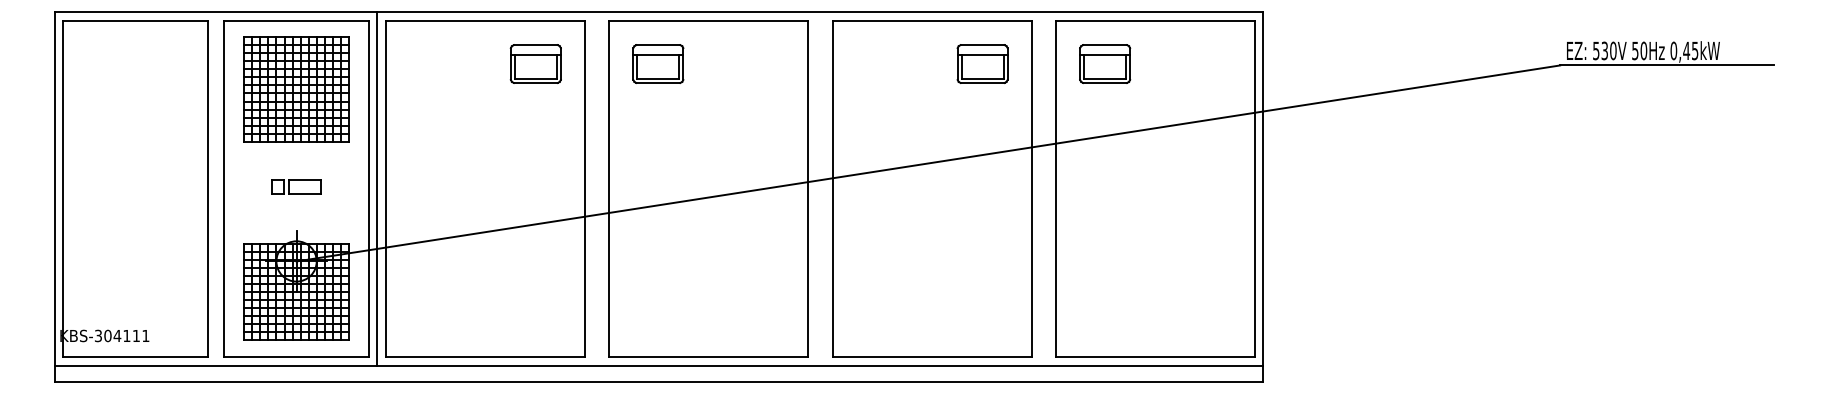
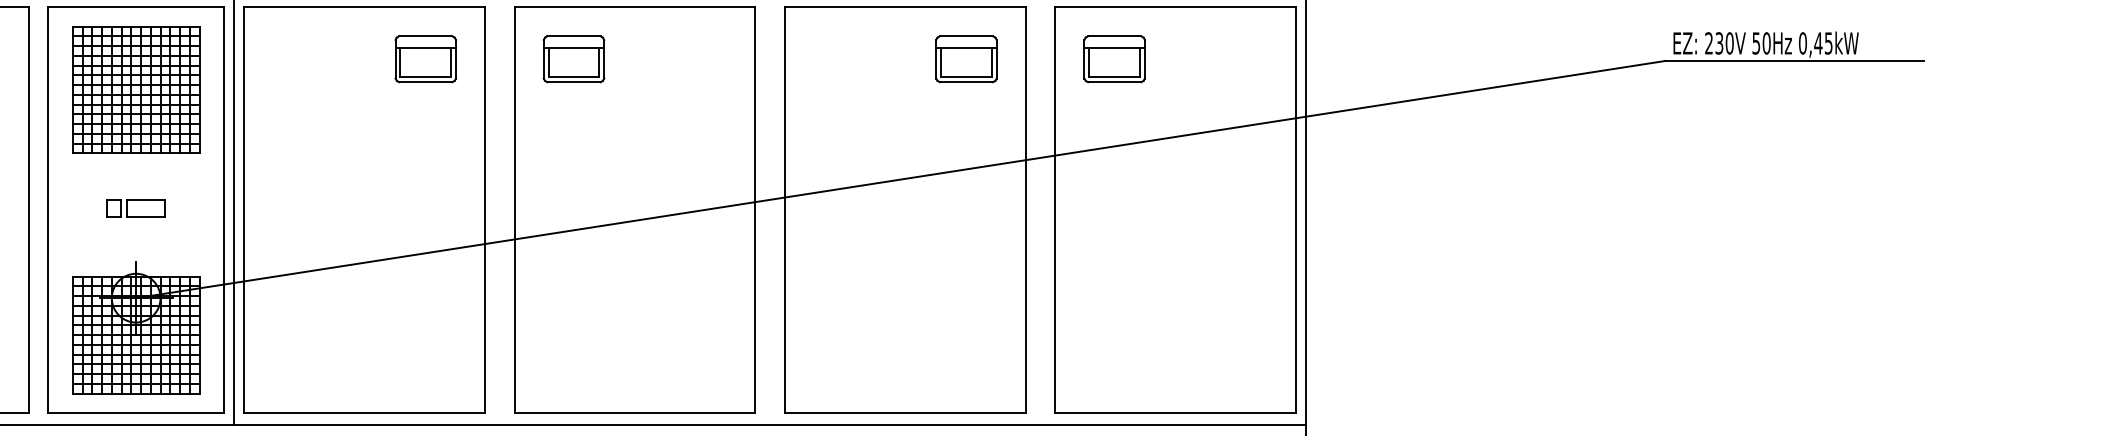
text: (1596, 50) -> (1709, 42), 530V -> 230V

